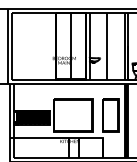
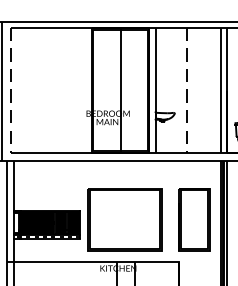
line: (12, 46) -> (11, 91), solid -> dashed
line: (106, 46) -> (186, 91), solid -> dashed

